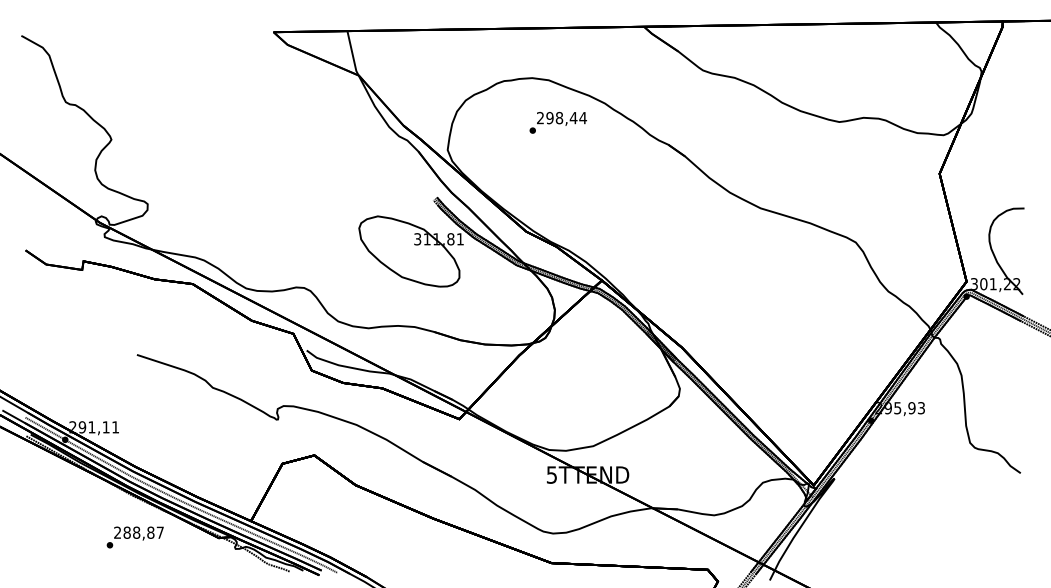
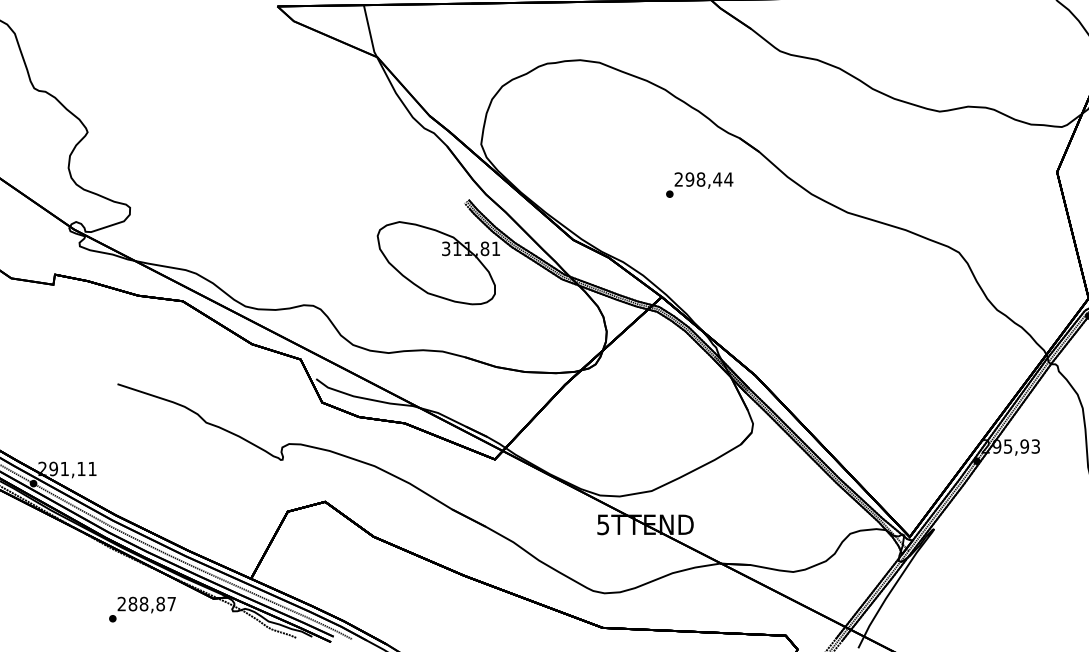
text: (557, 122) -> (698, 184), moved
text: (134, 537) -> (141, 609), moved

